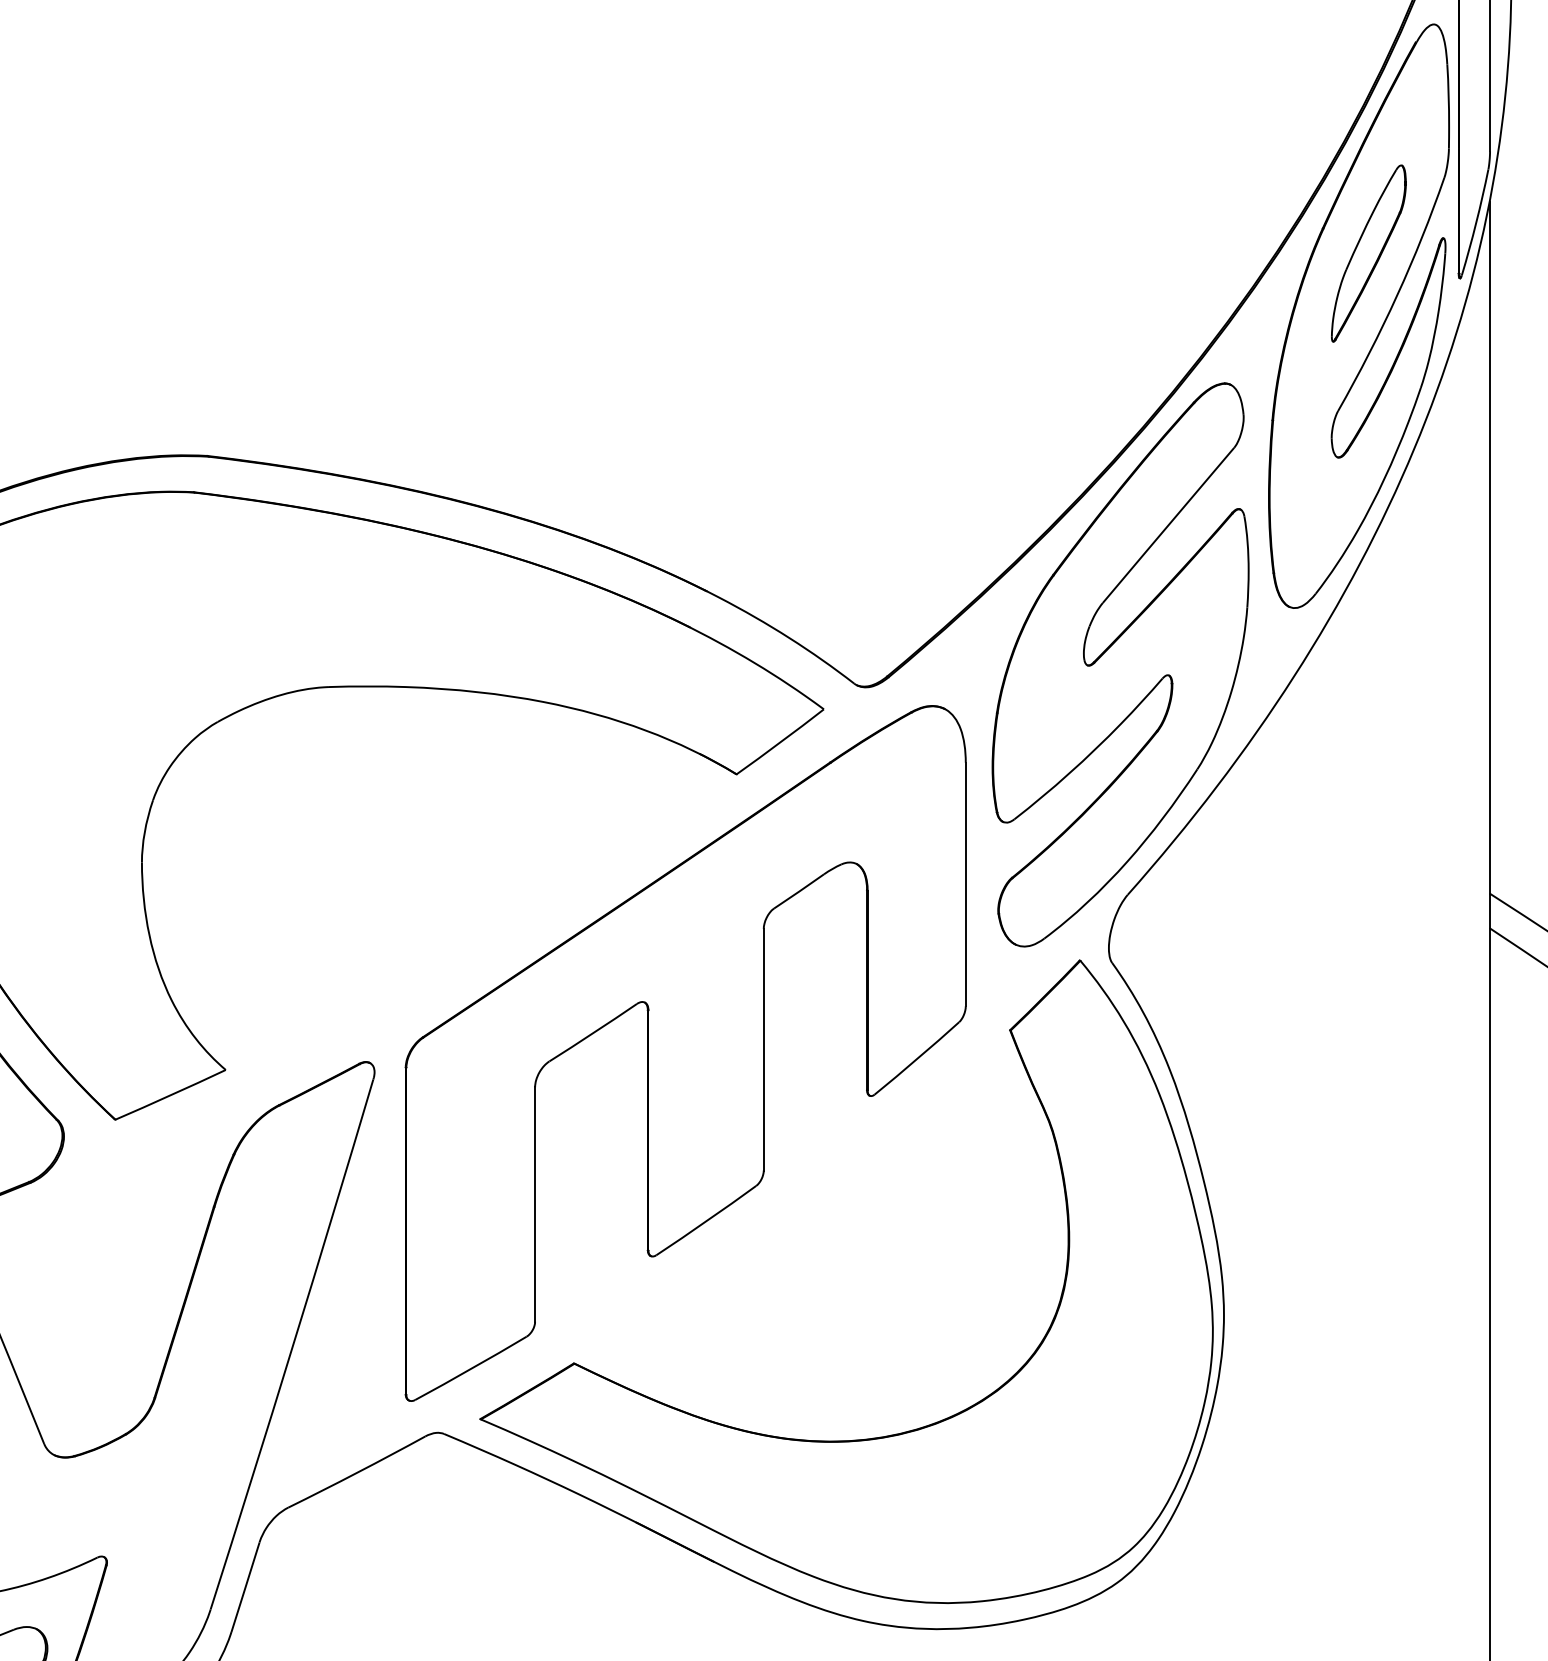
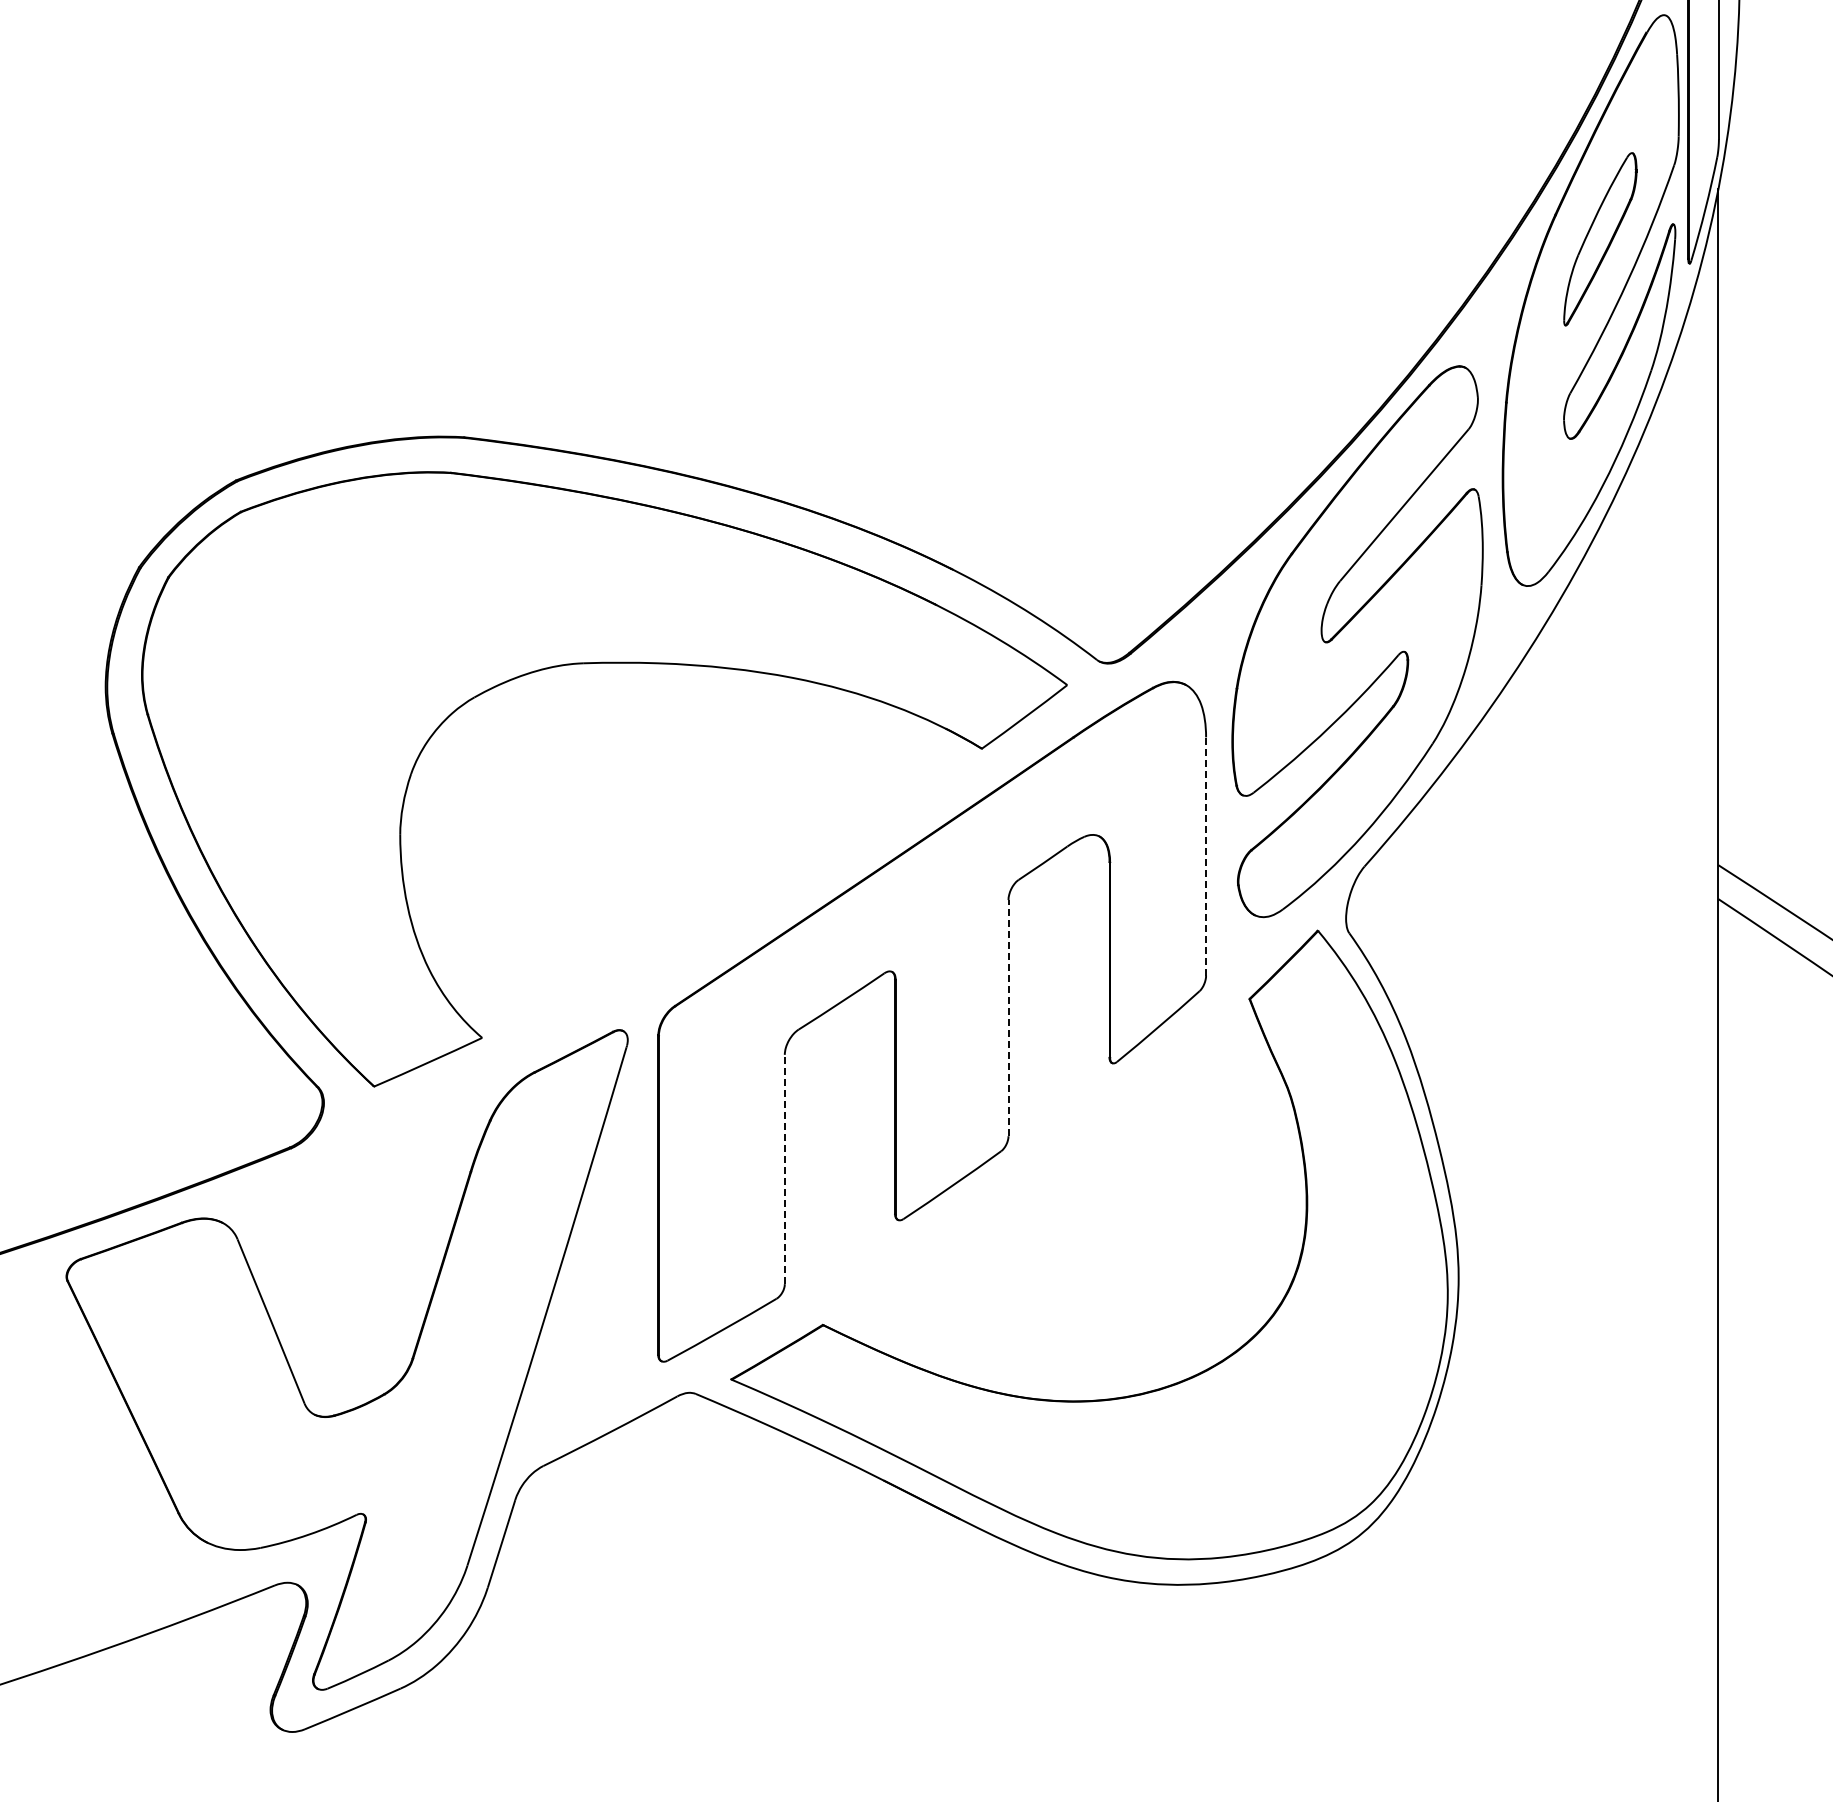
line: (966, 884) -> (1206, 856), solid -> dashed
line: (763, 1049) -> (1008, 1017), solid -> dashed
line: (534, 1204) -> (784, 1169), solid -> dashed

